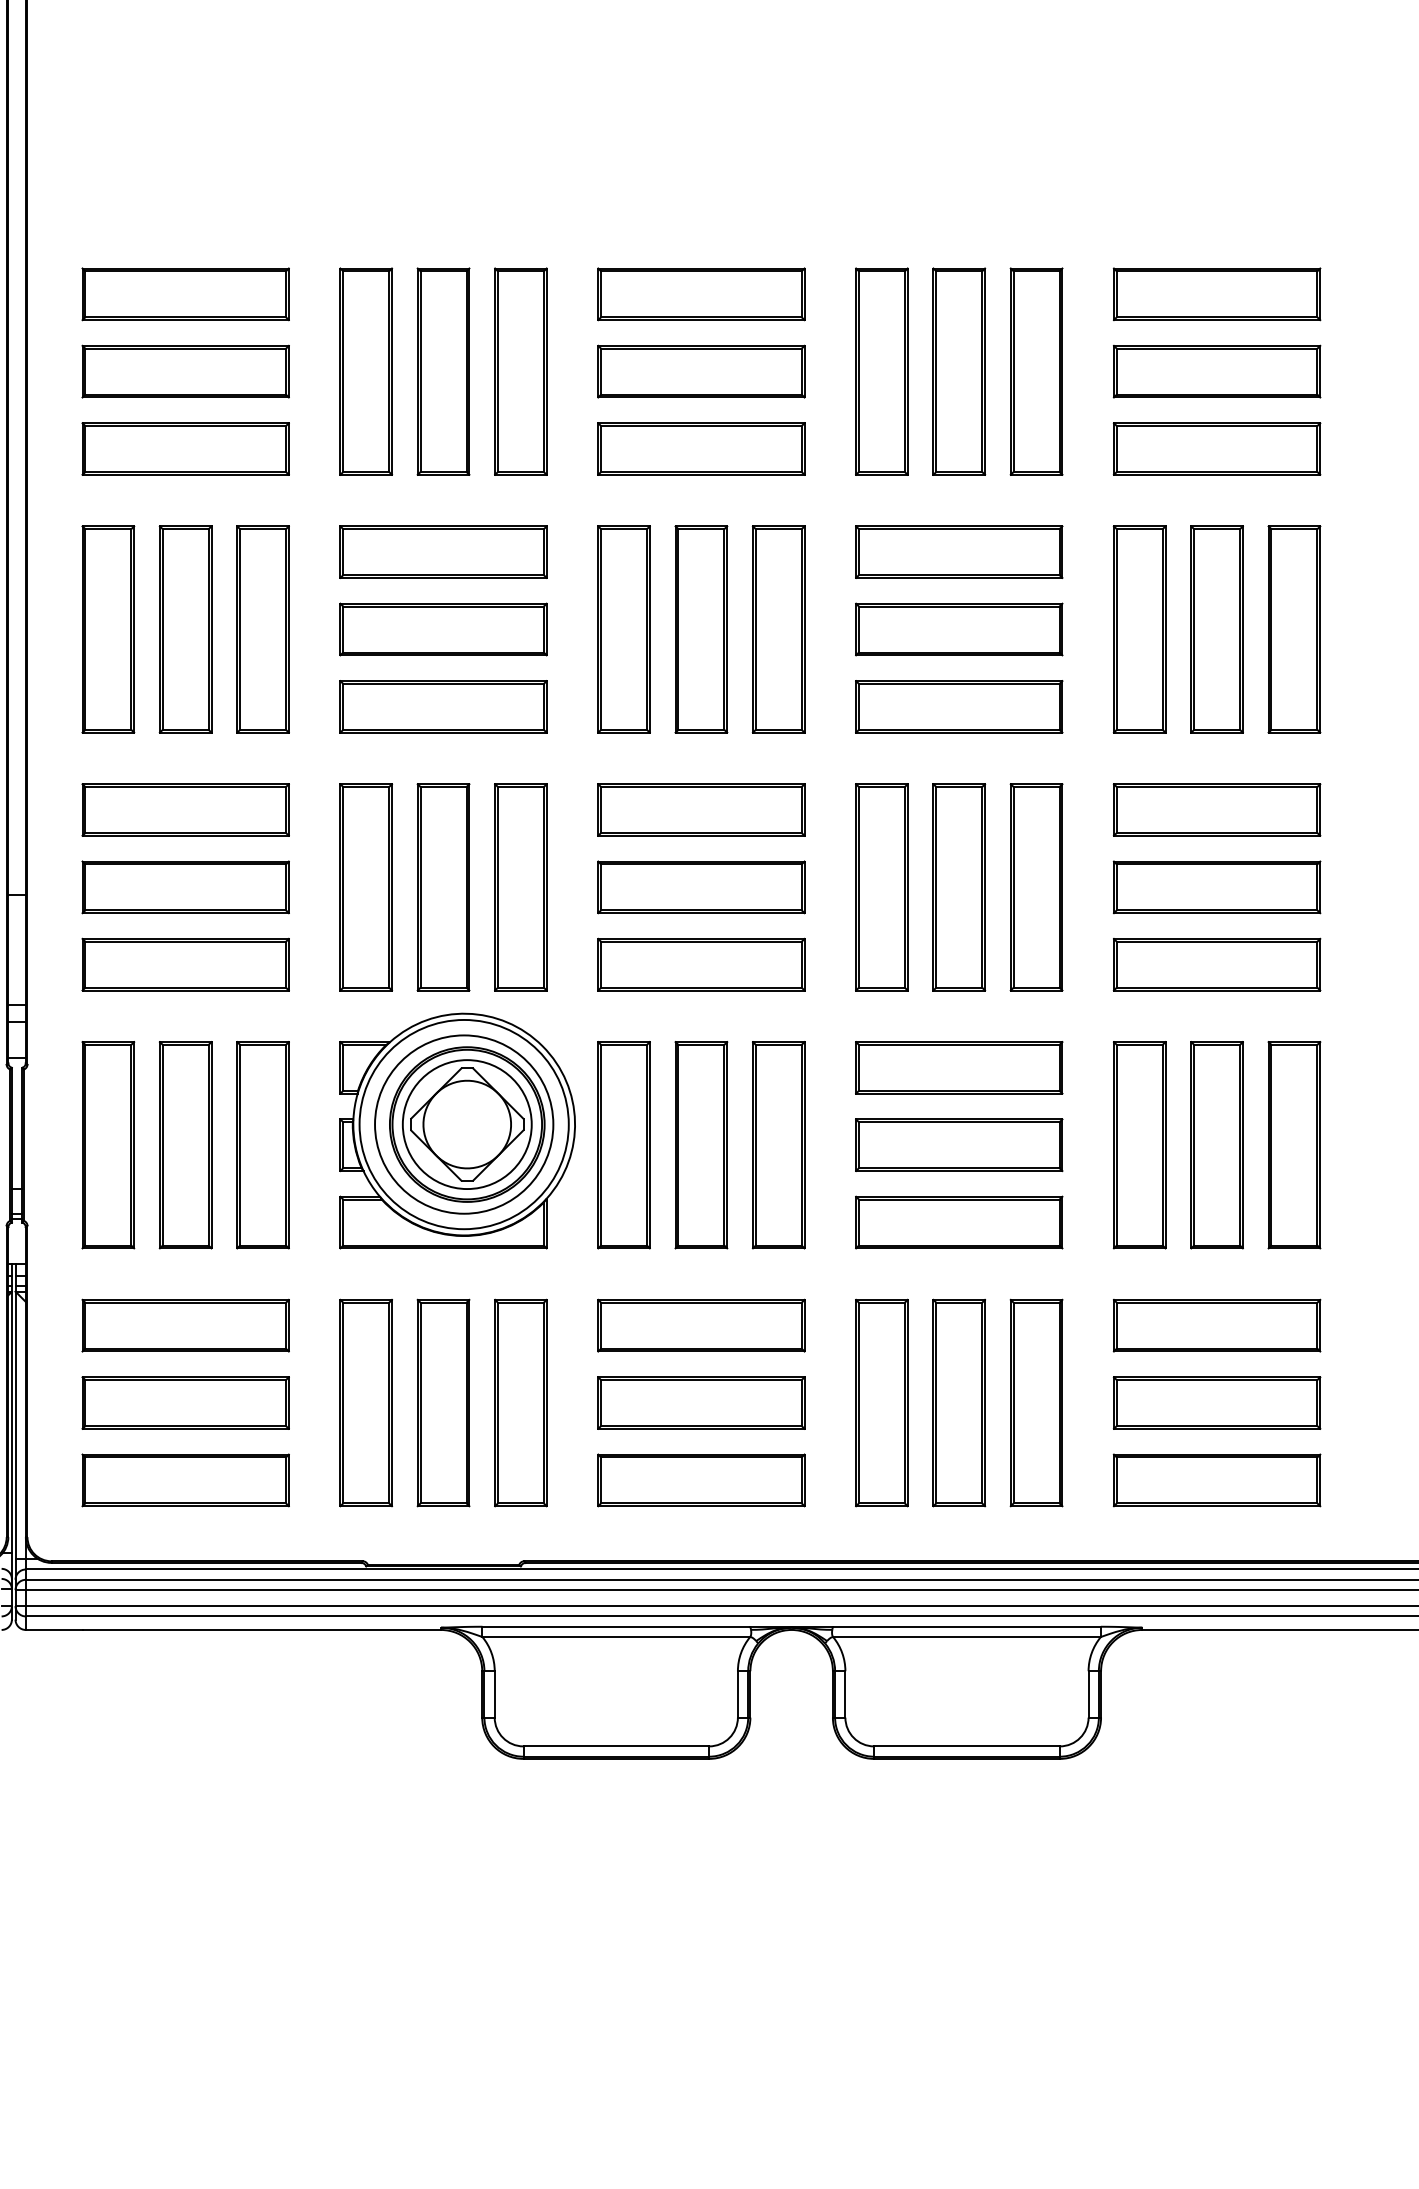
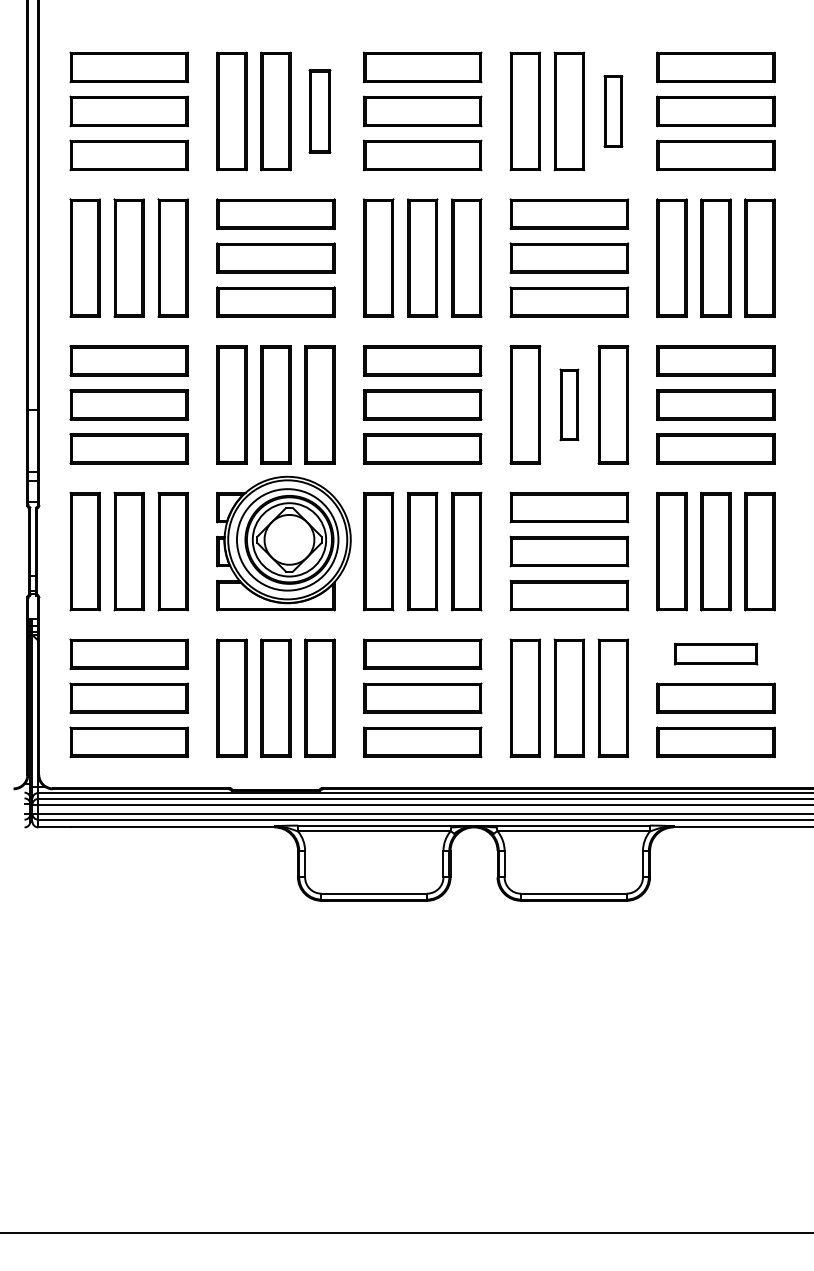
part: (520, 371) -> (319, 111), size x0.7
part: (1036, 371) -> (613, 111), size x0.6
part: (959, 886) -> (569, 404), size x0.6
part: (1216, 1324) -> (715, 653), size x0.7

